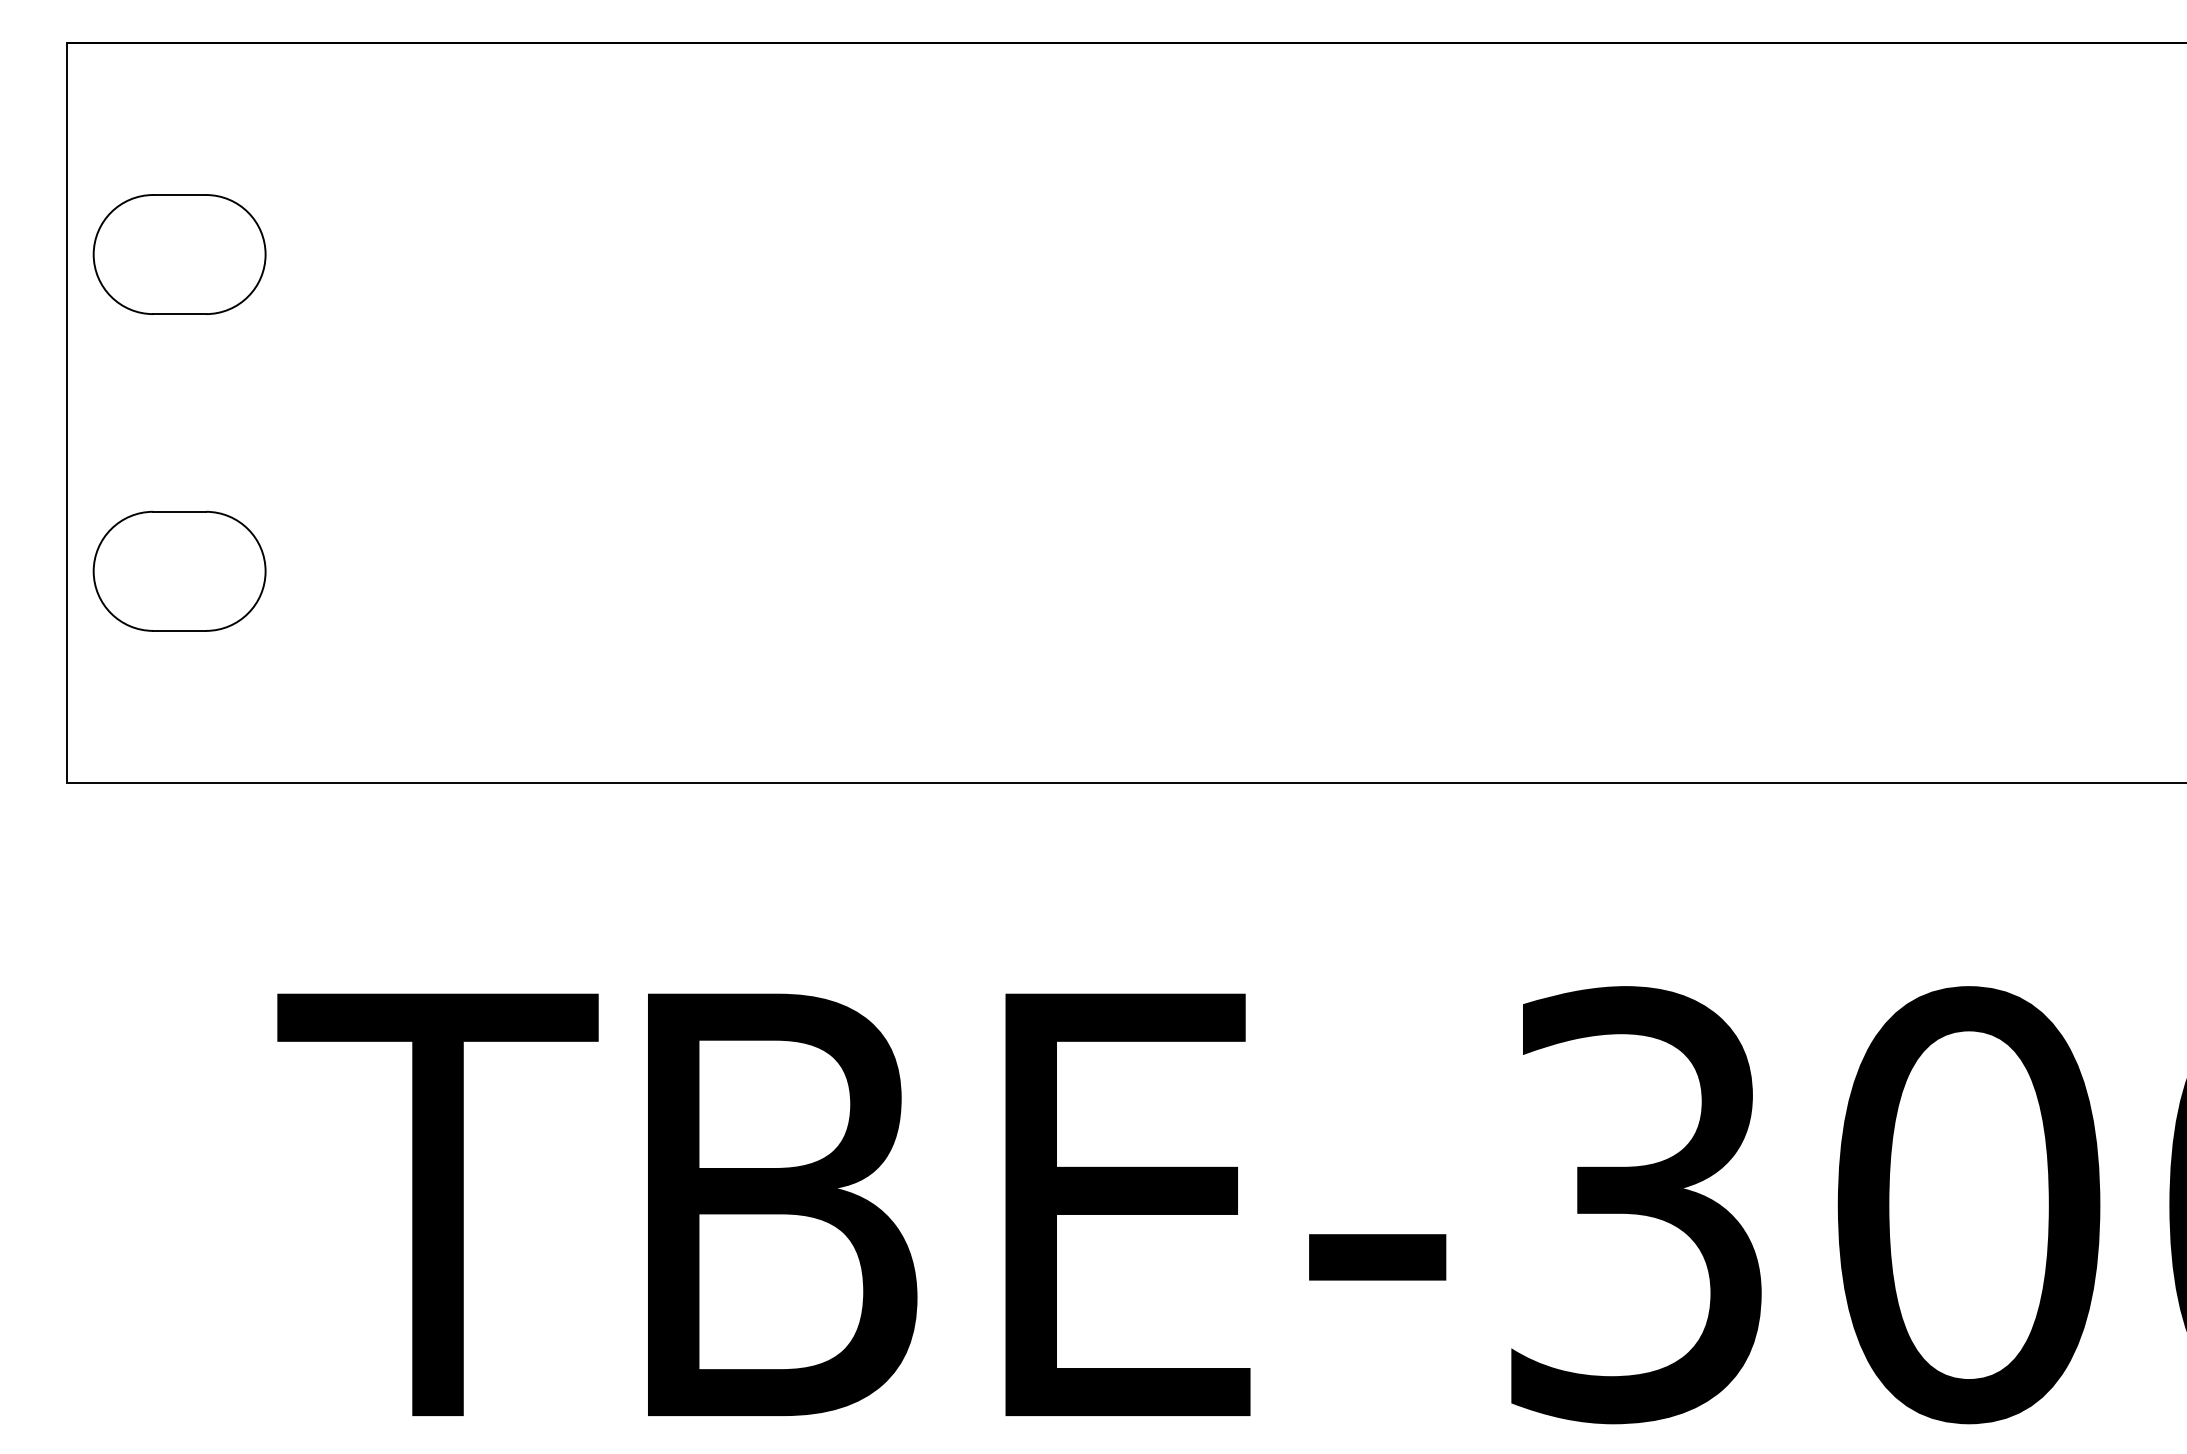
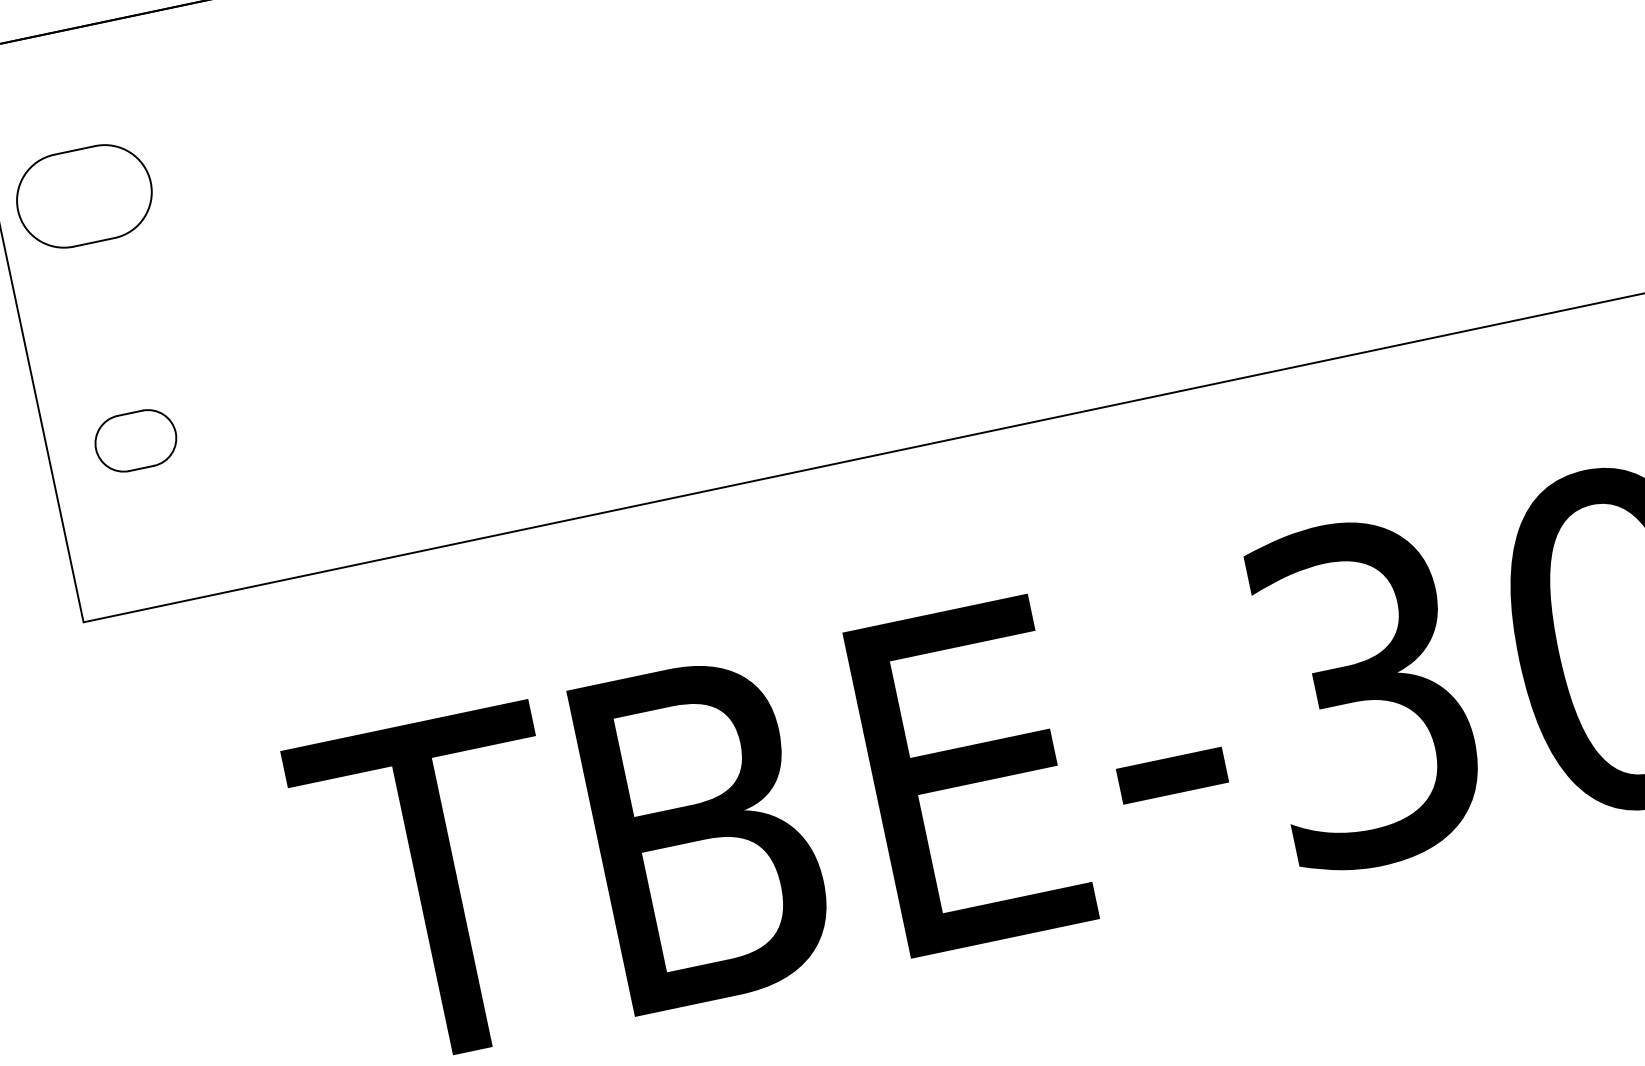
part: (179, 570) -> (135, 440), size x0.6

